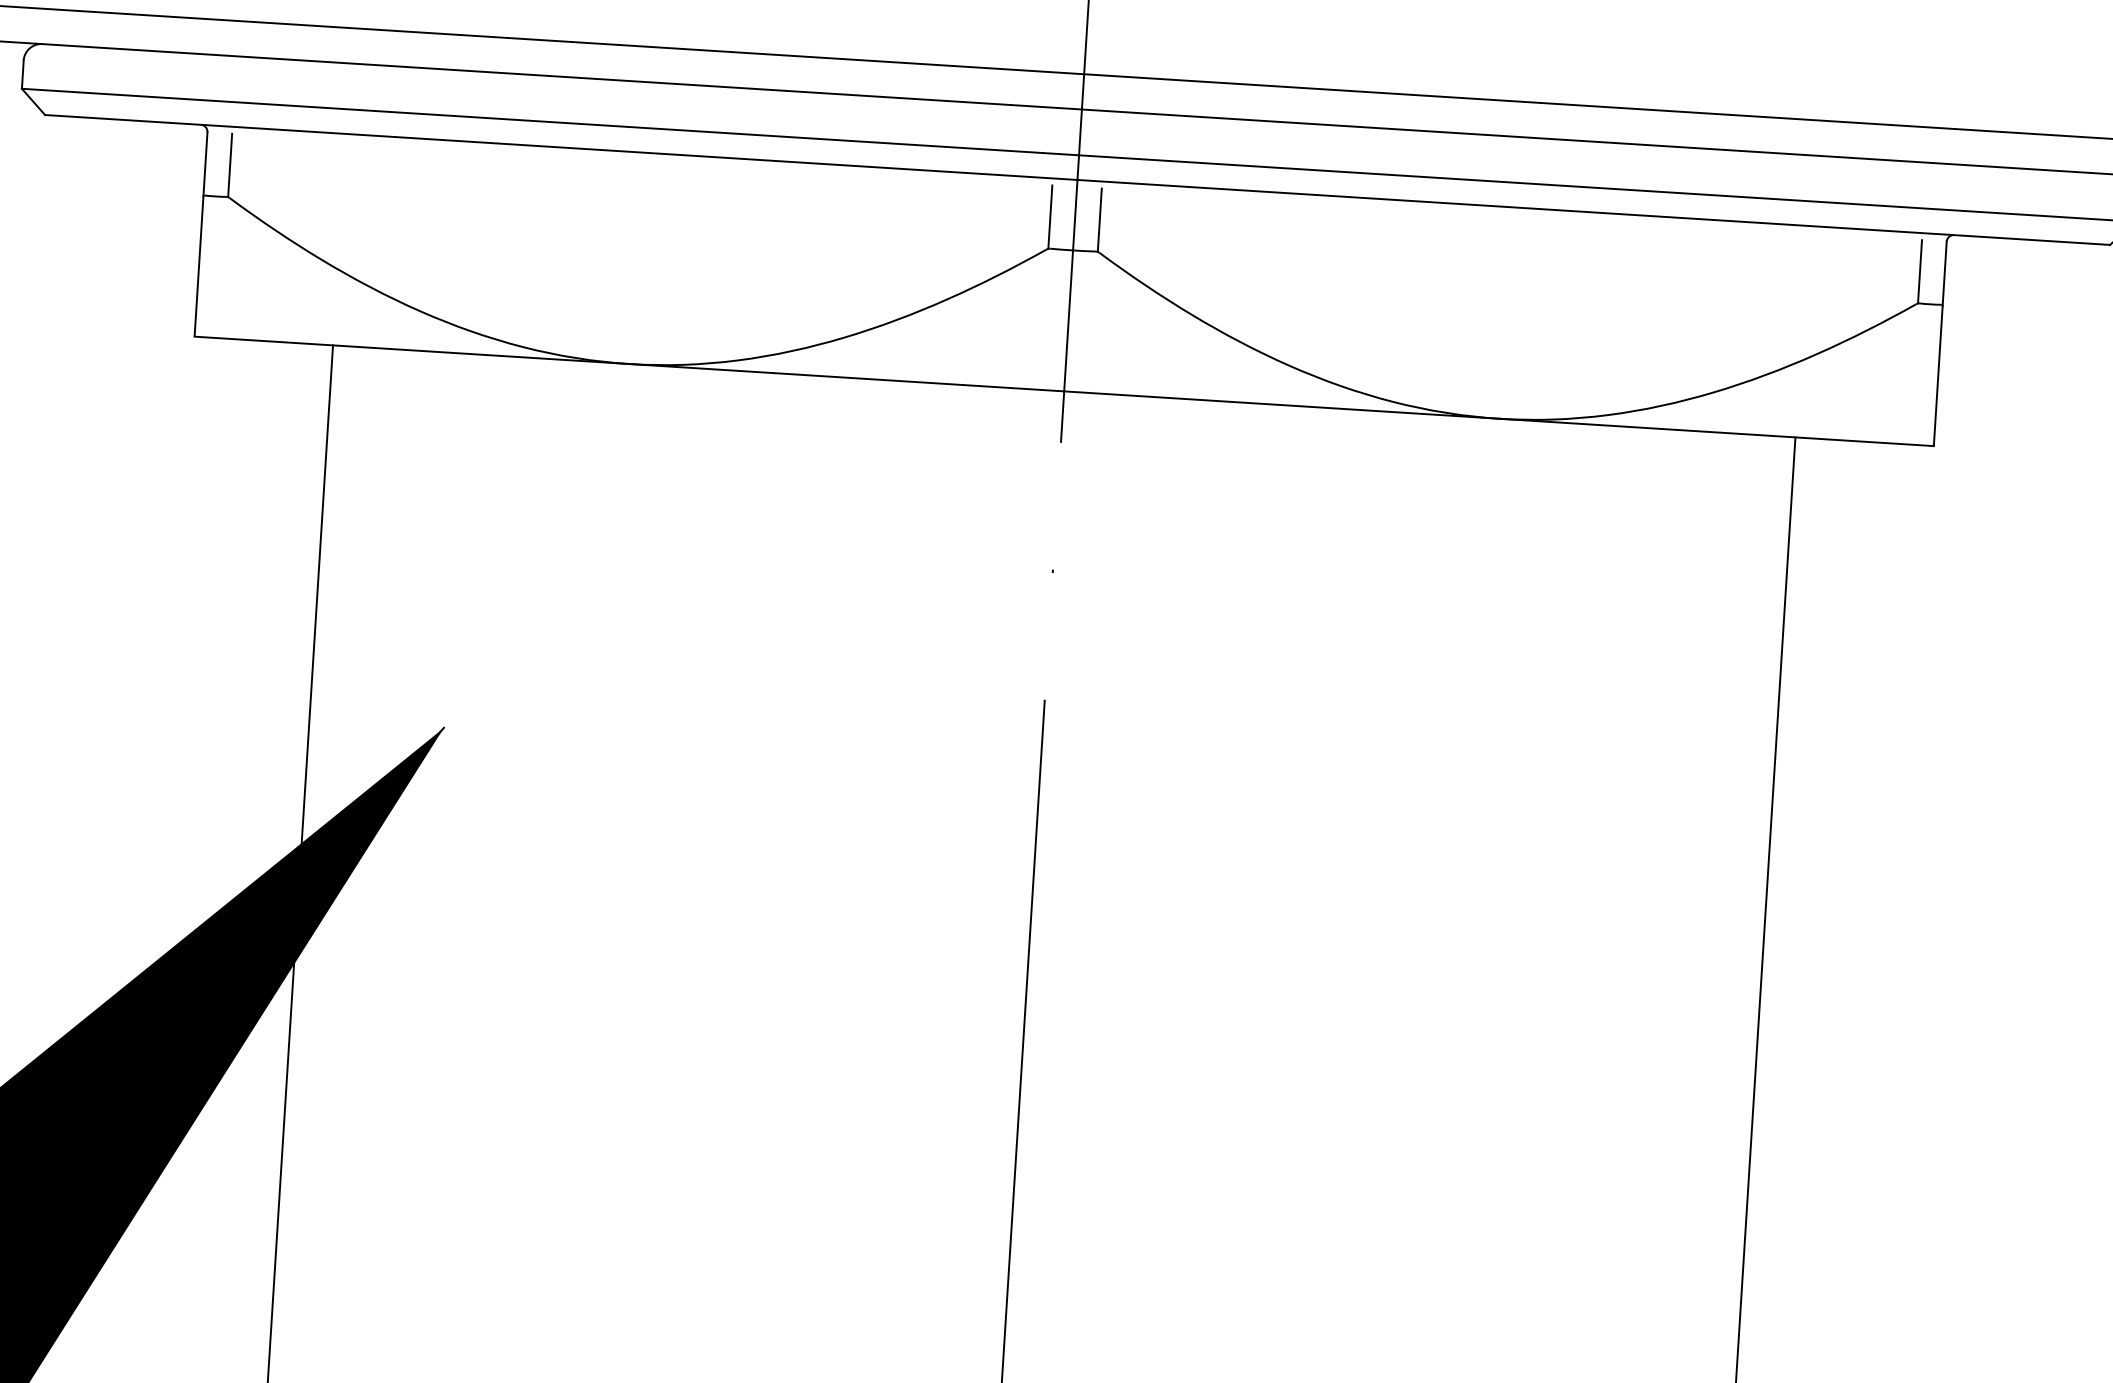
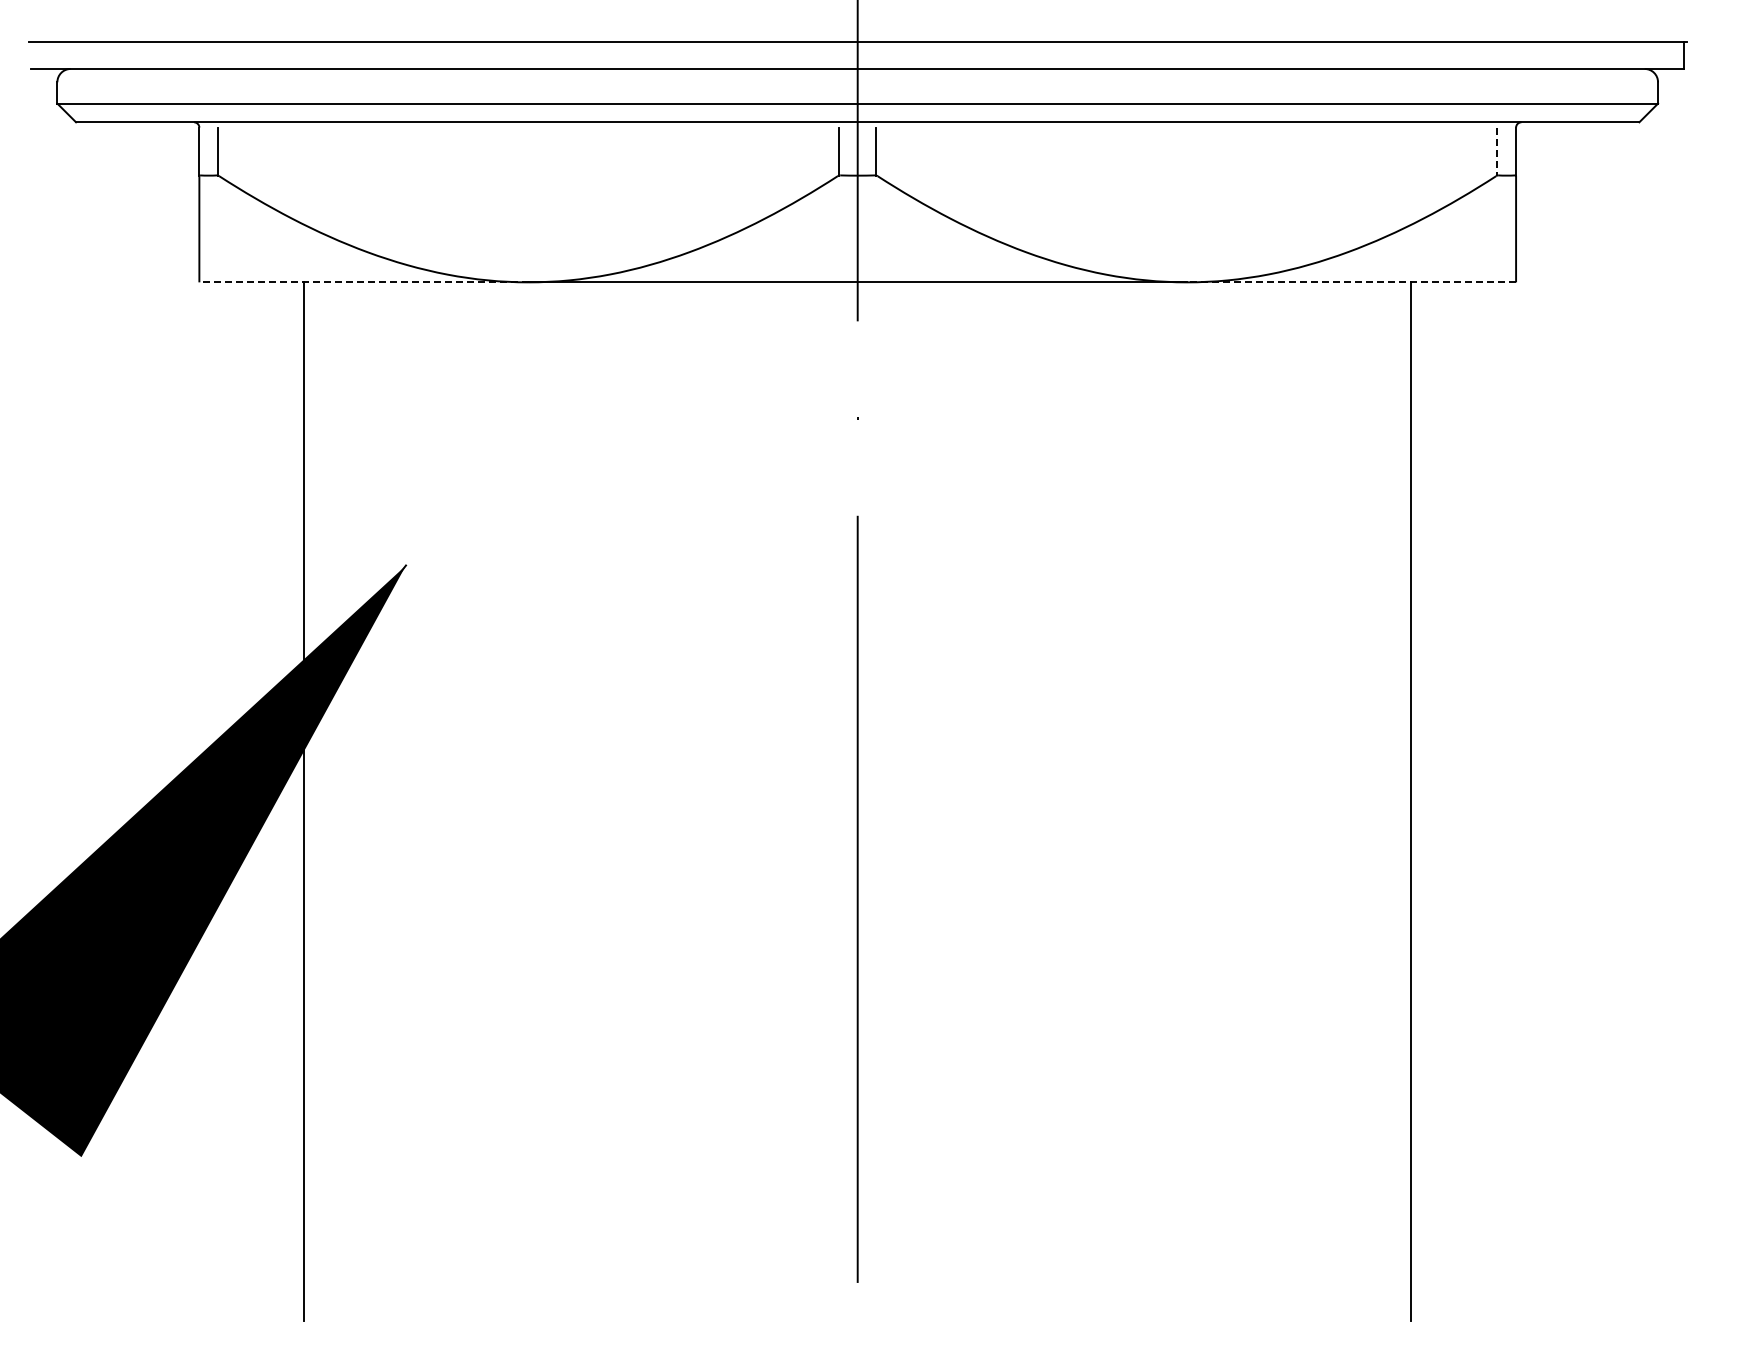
line: (1920, 271) -> (1497, 151), solid -> dashed
line: (411, 350) -> (363, 282), solid -> dashed
line: (1716, 432) -> (1351, 282), solid -> dashed

